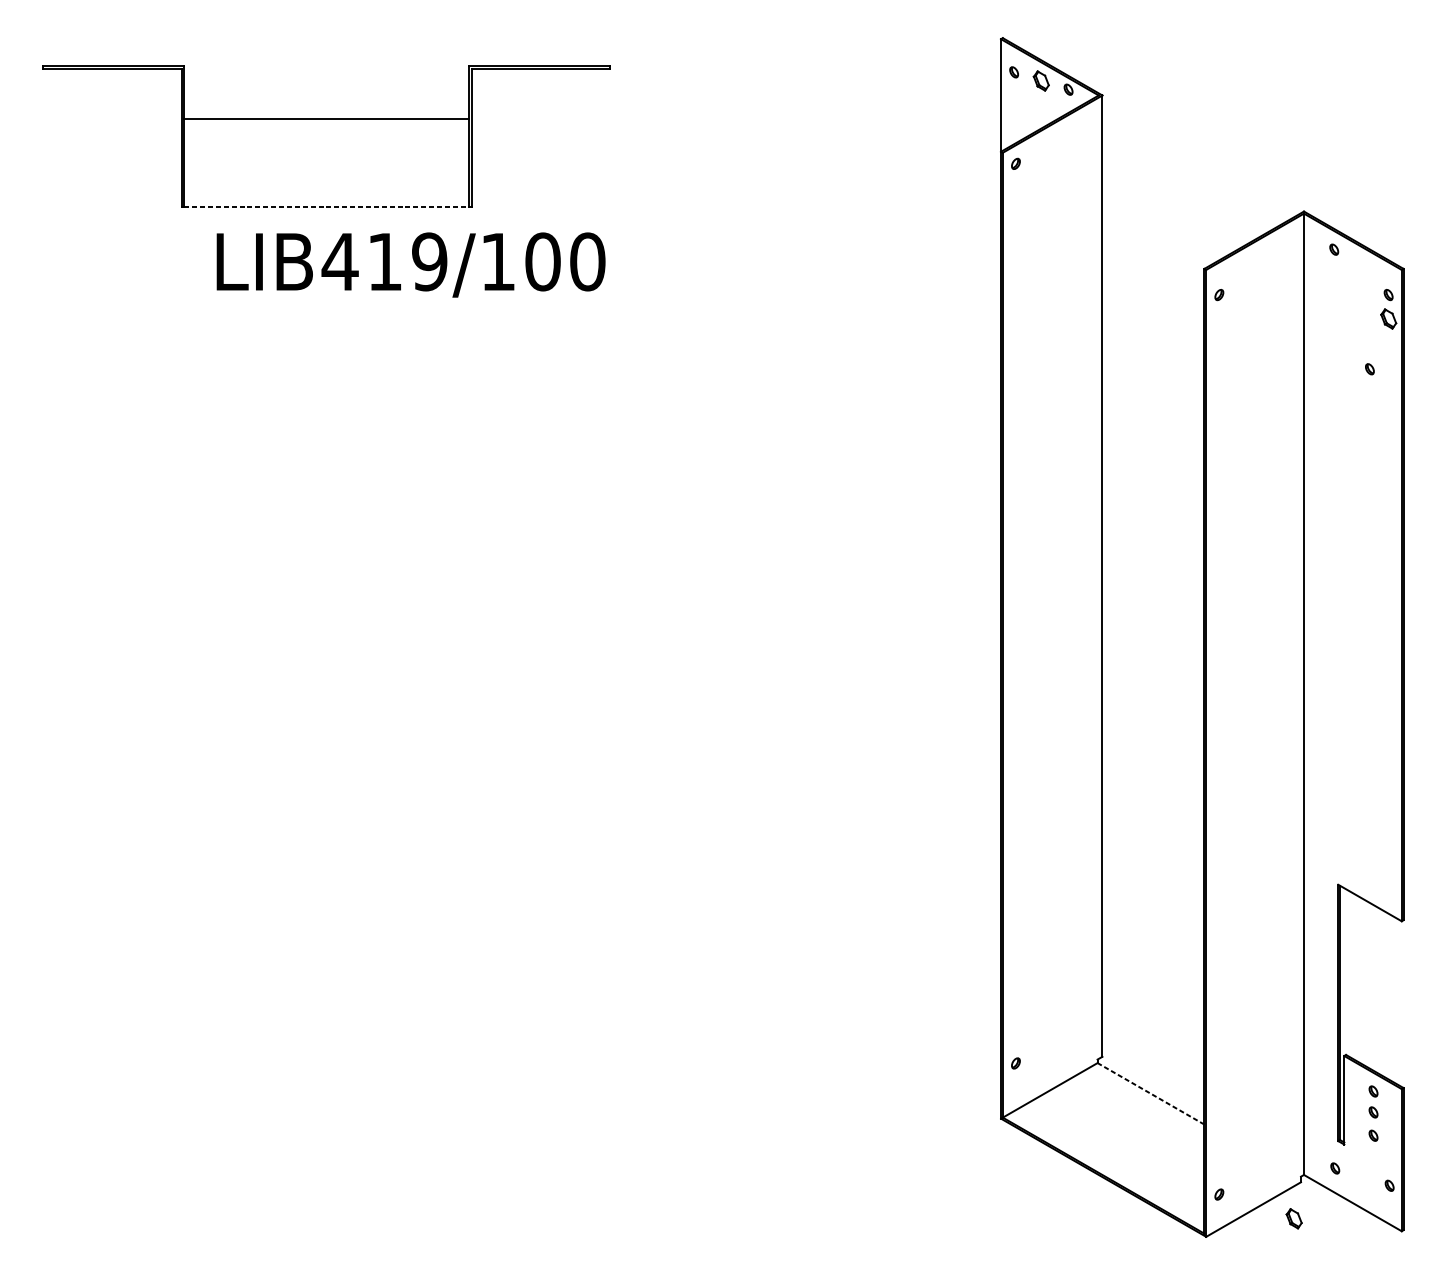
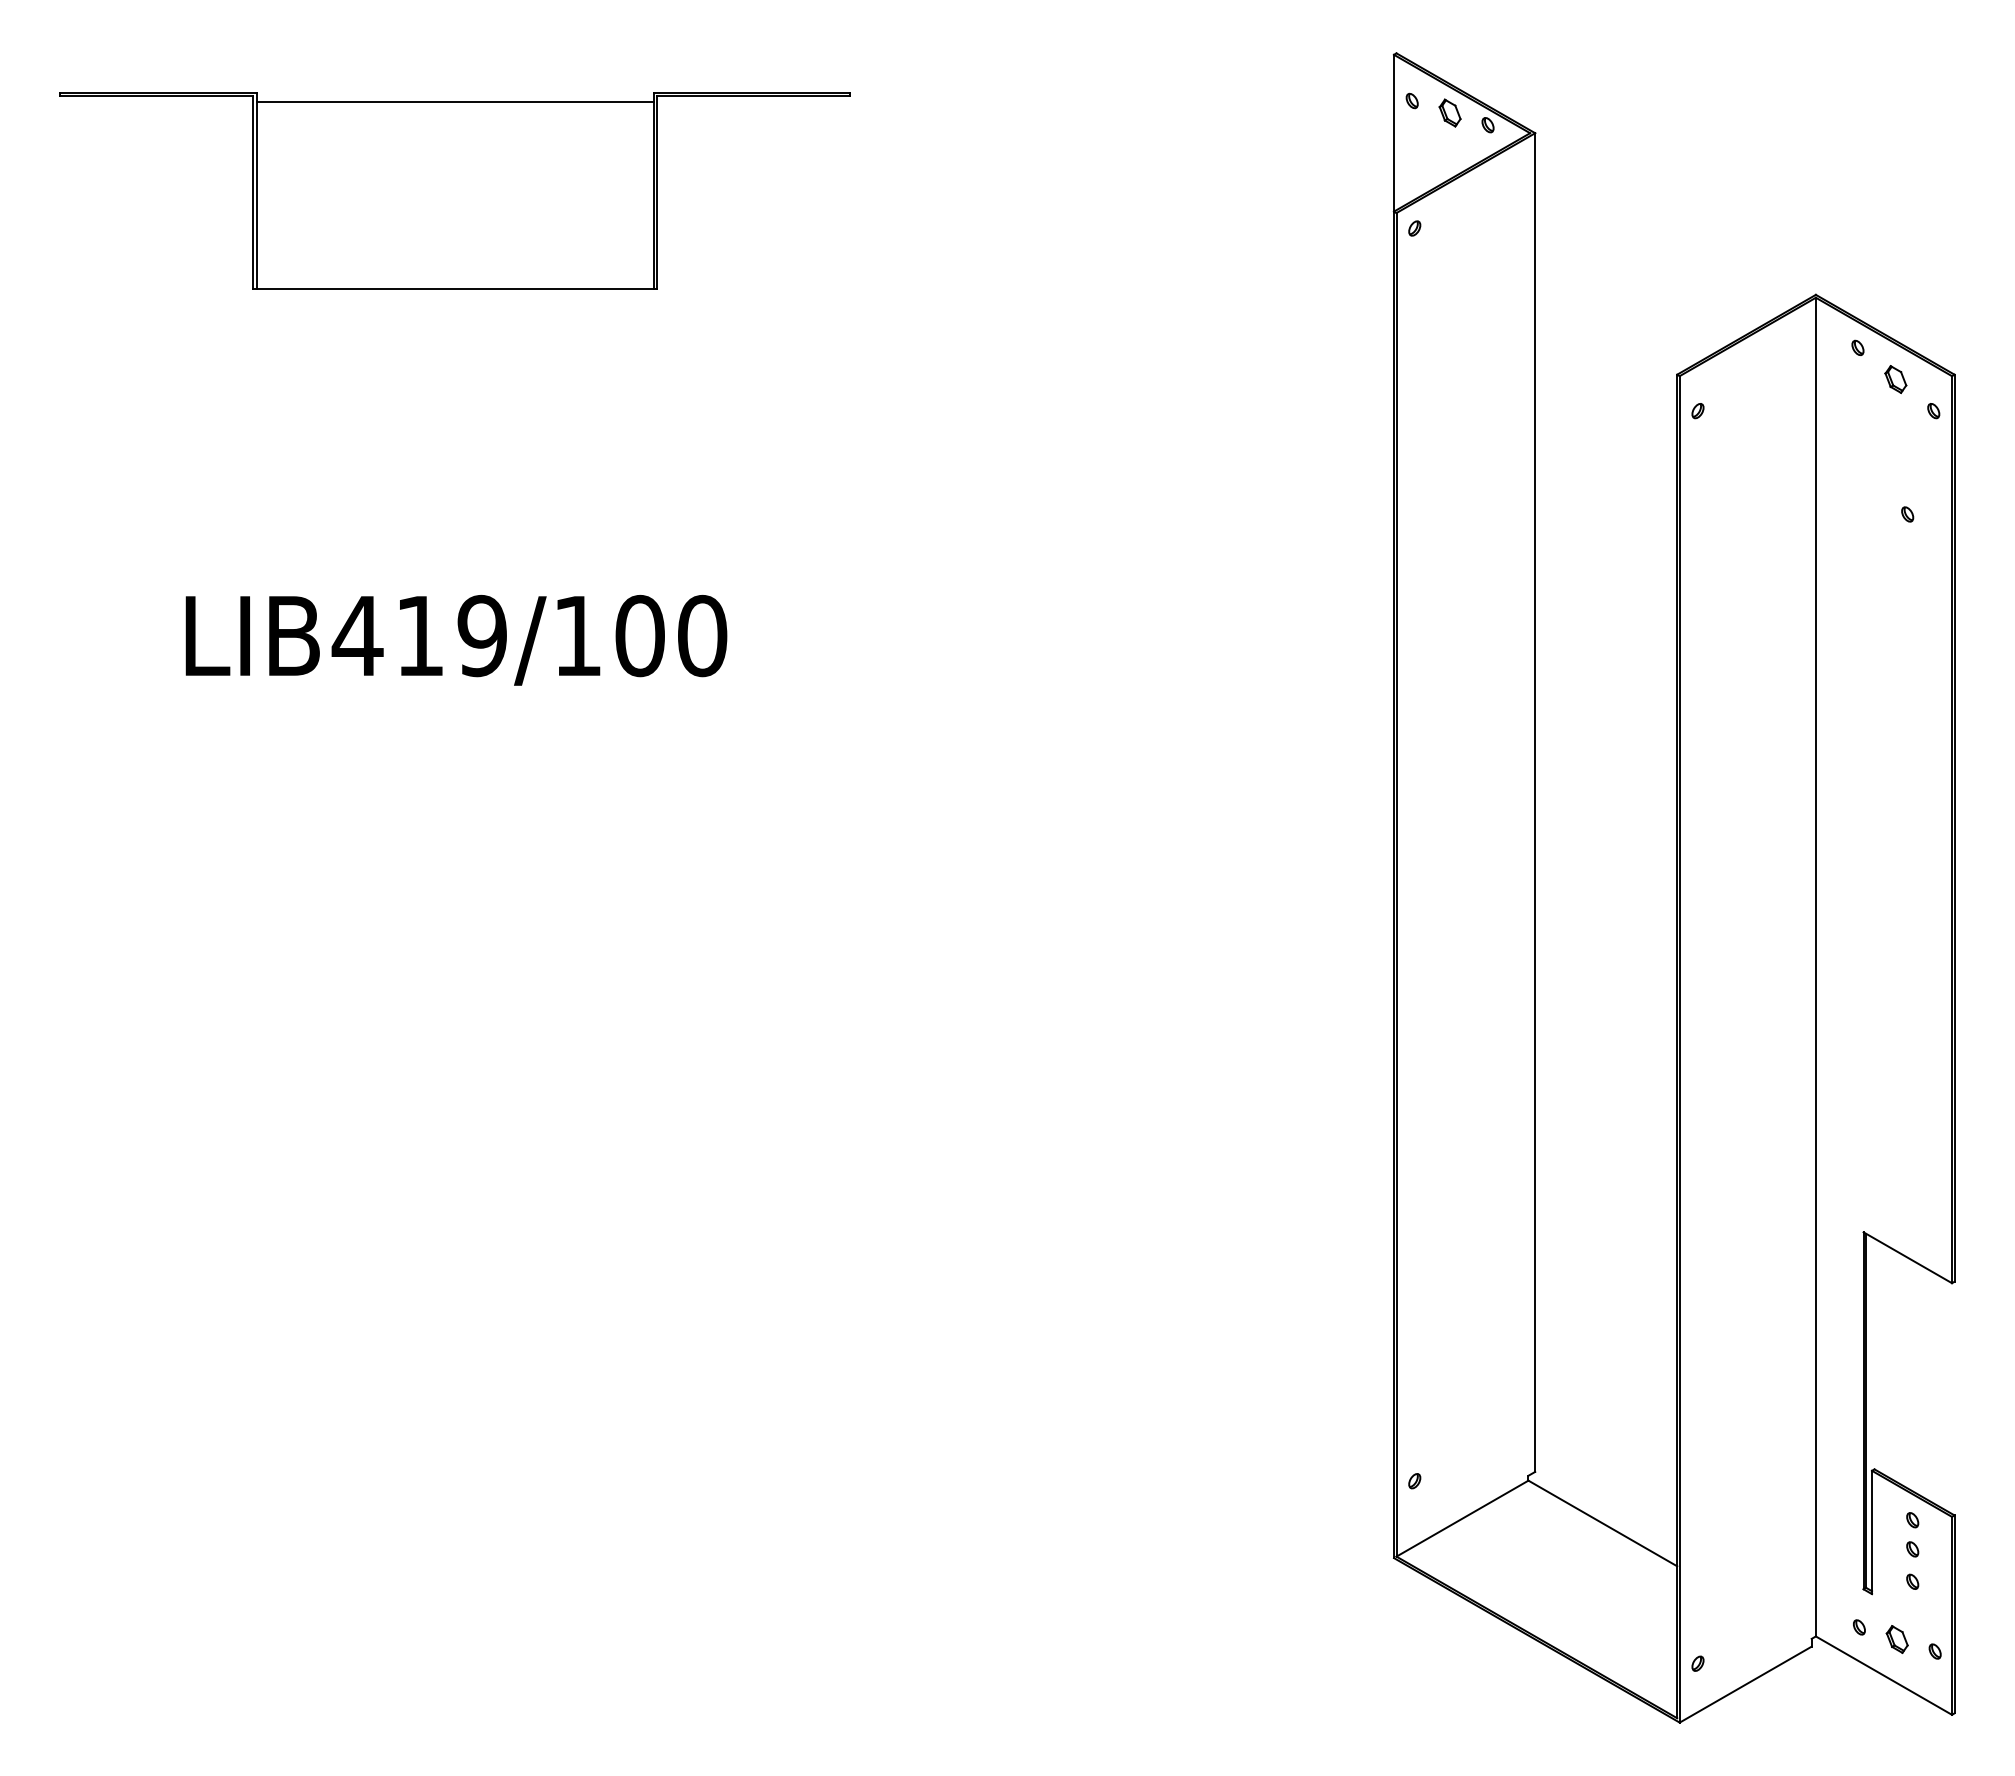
line: (326, 119) -> (454, 102), moved
line: (327, 206) -> (455, 288), dashed -> solid
text: (411, 265) -> (456, 640), moved
part: (1388, 319) -> (1895, 379), moved
line: (1150, 1093) -> (1602, 1523), dashed -> solid
part: (1293, 1218) -> (1896, 1639), moved

